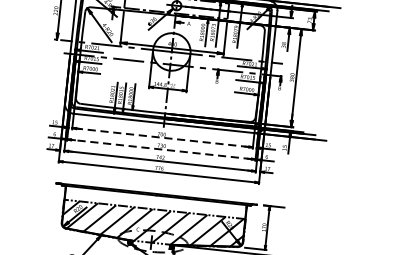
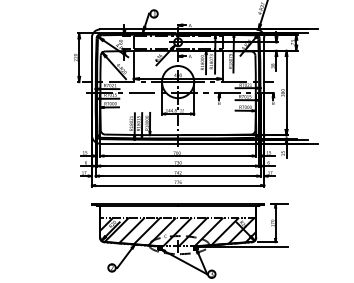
line: (161, 138) -> (177, 156), dashed -> solid
line: (161, 150) -> (178, 166), dashed -> solid

